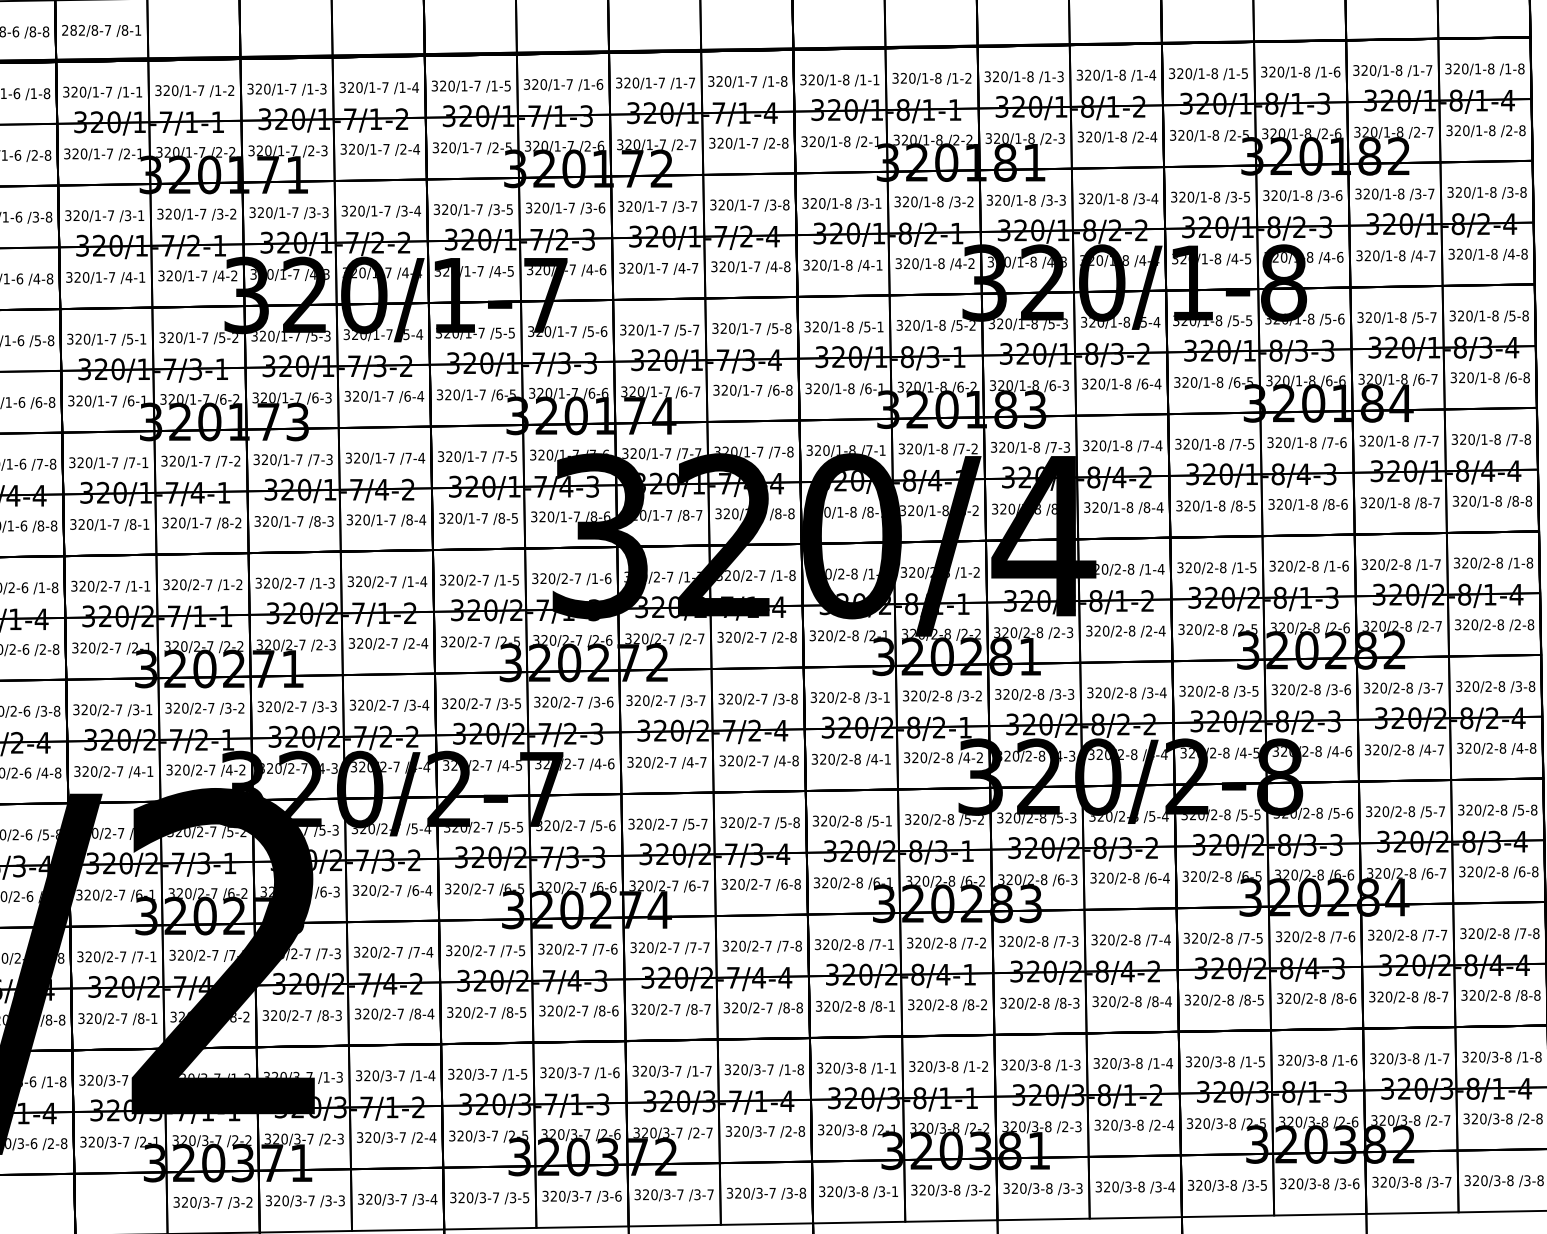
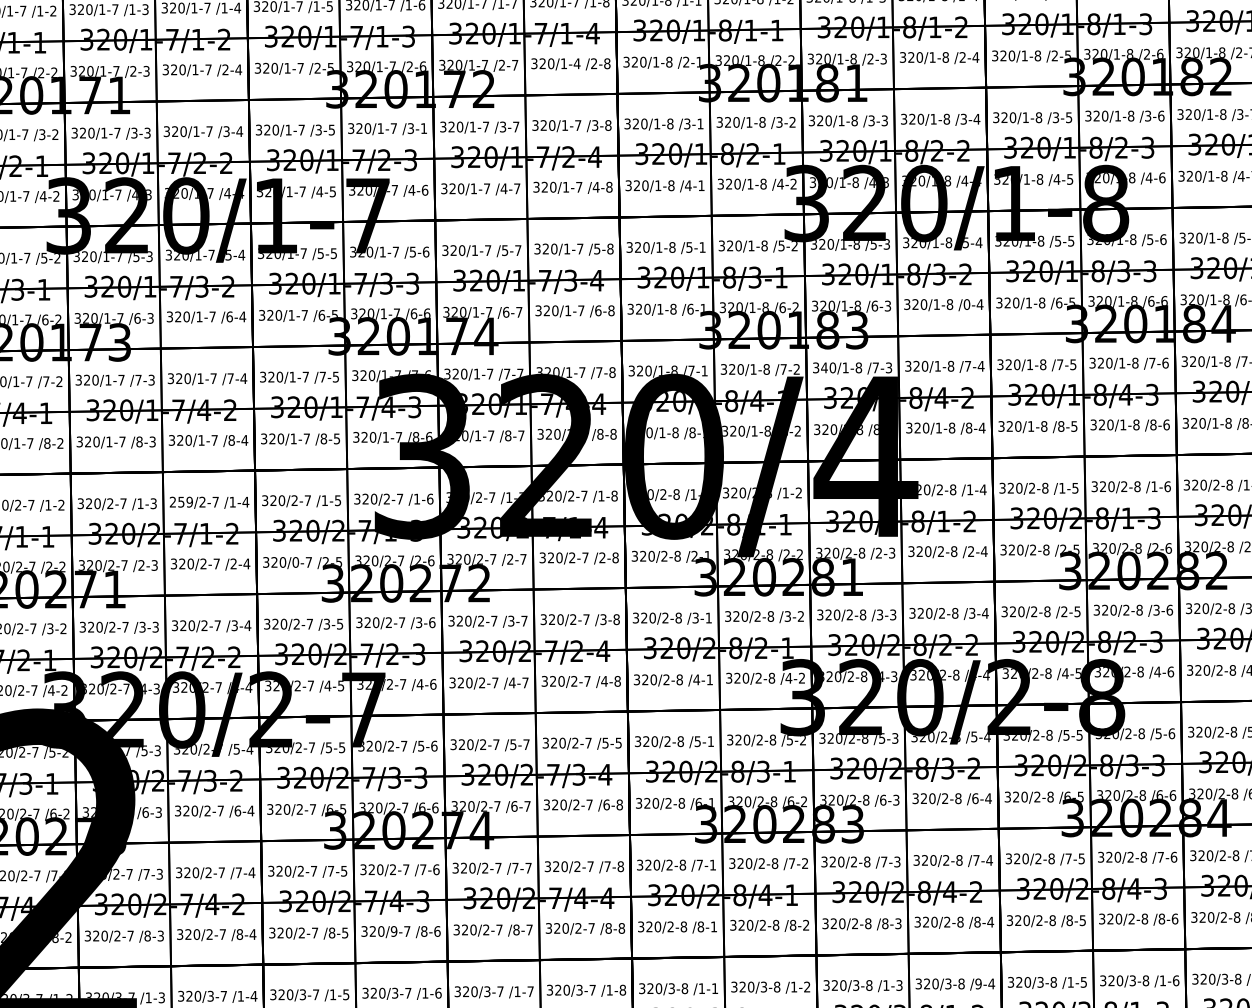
text: (754, 143) -> (576, 64), 320/1-7 -> 320/1-4
text: (601, 207) -> (423, 128), /3-6 -> /3-1
text: (1144, 383) -> (966, 304), /6-4 -> /0-4
text: (1002, 447) -> (824, 368), 320/1-8 -> 340/1-8
text: (358, 581) -> (180, 502), 320/2-7 -> 259/2-7
text: (473, 641) -> (295, 562), 320/2-7 -> 320/0-7
text: (1242, 691) -> (1064, 612), /3-5 -> /2-5
text: (796, 822) -> (618, 743), /5-8 -> /5-5
text: (571, 1010) -> (393, 931), 320/2-7 -> 320/9-7
text: (1156, 1063) -> (978, 984), /1-4 -> /9-4

